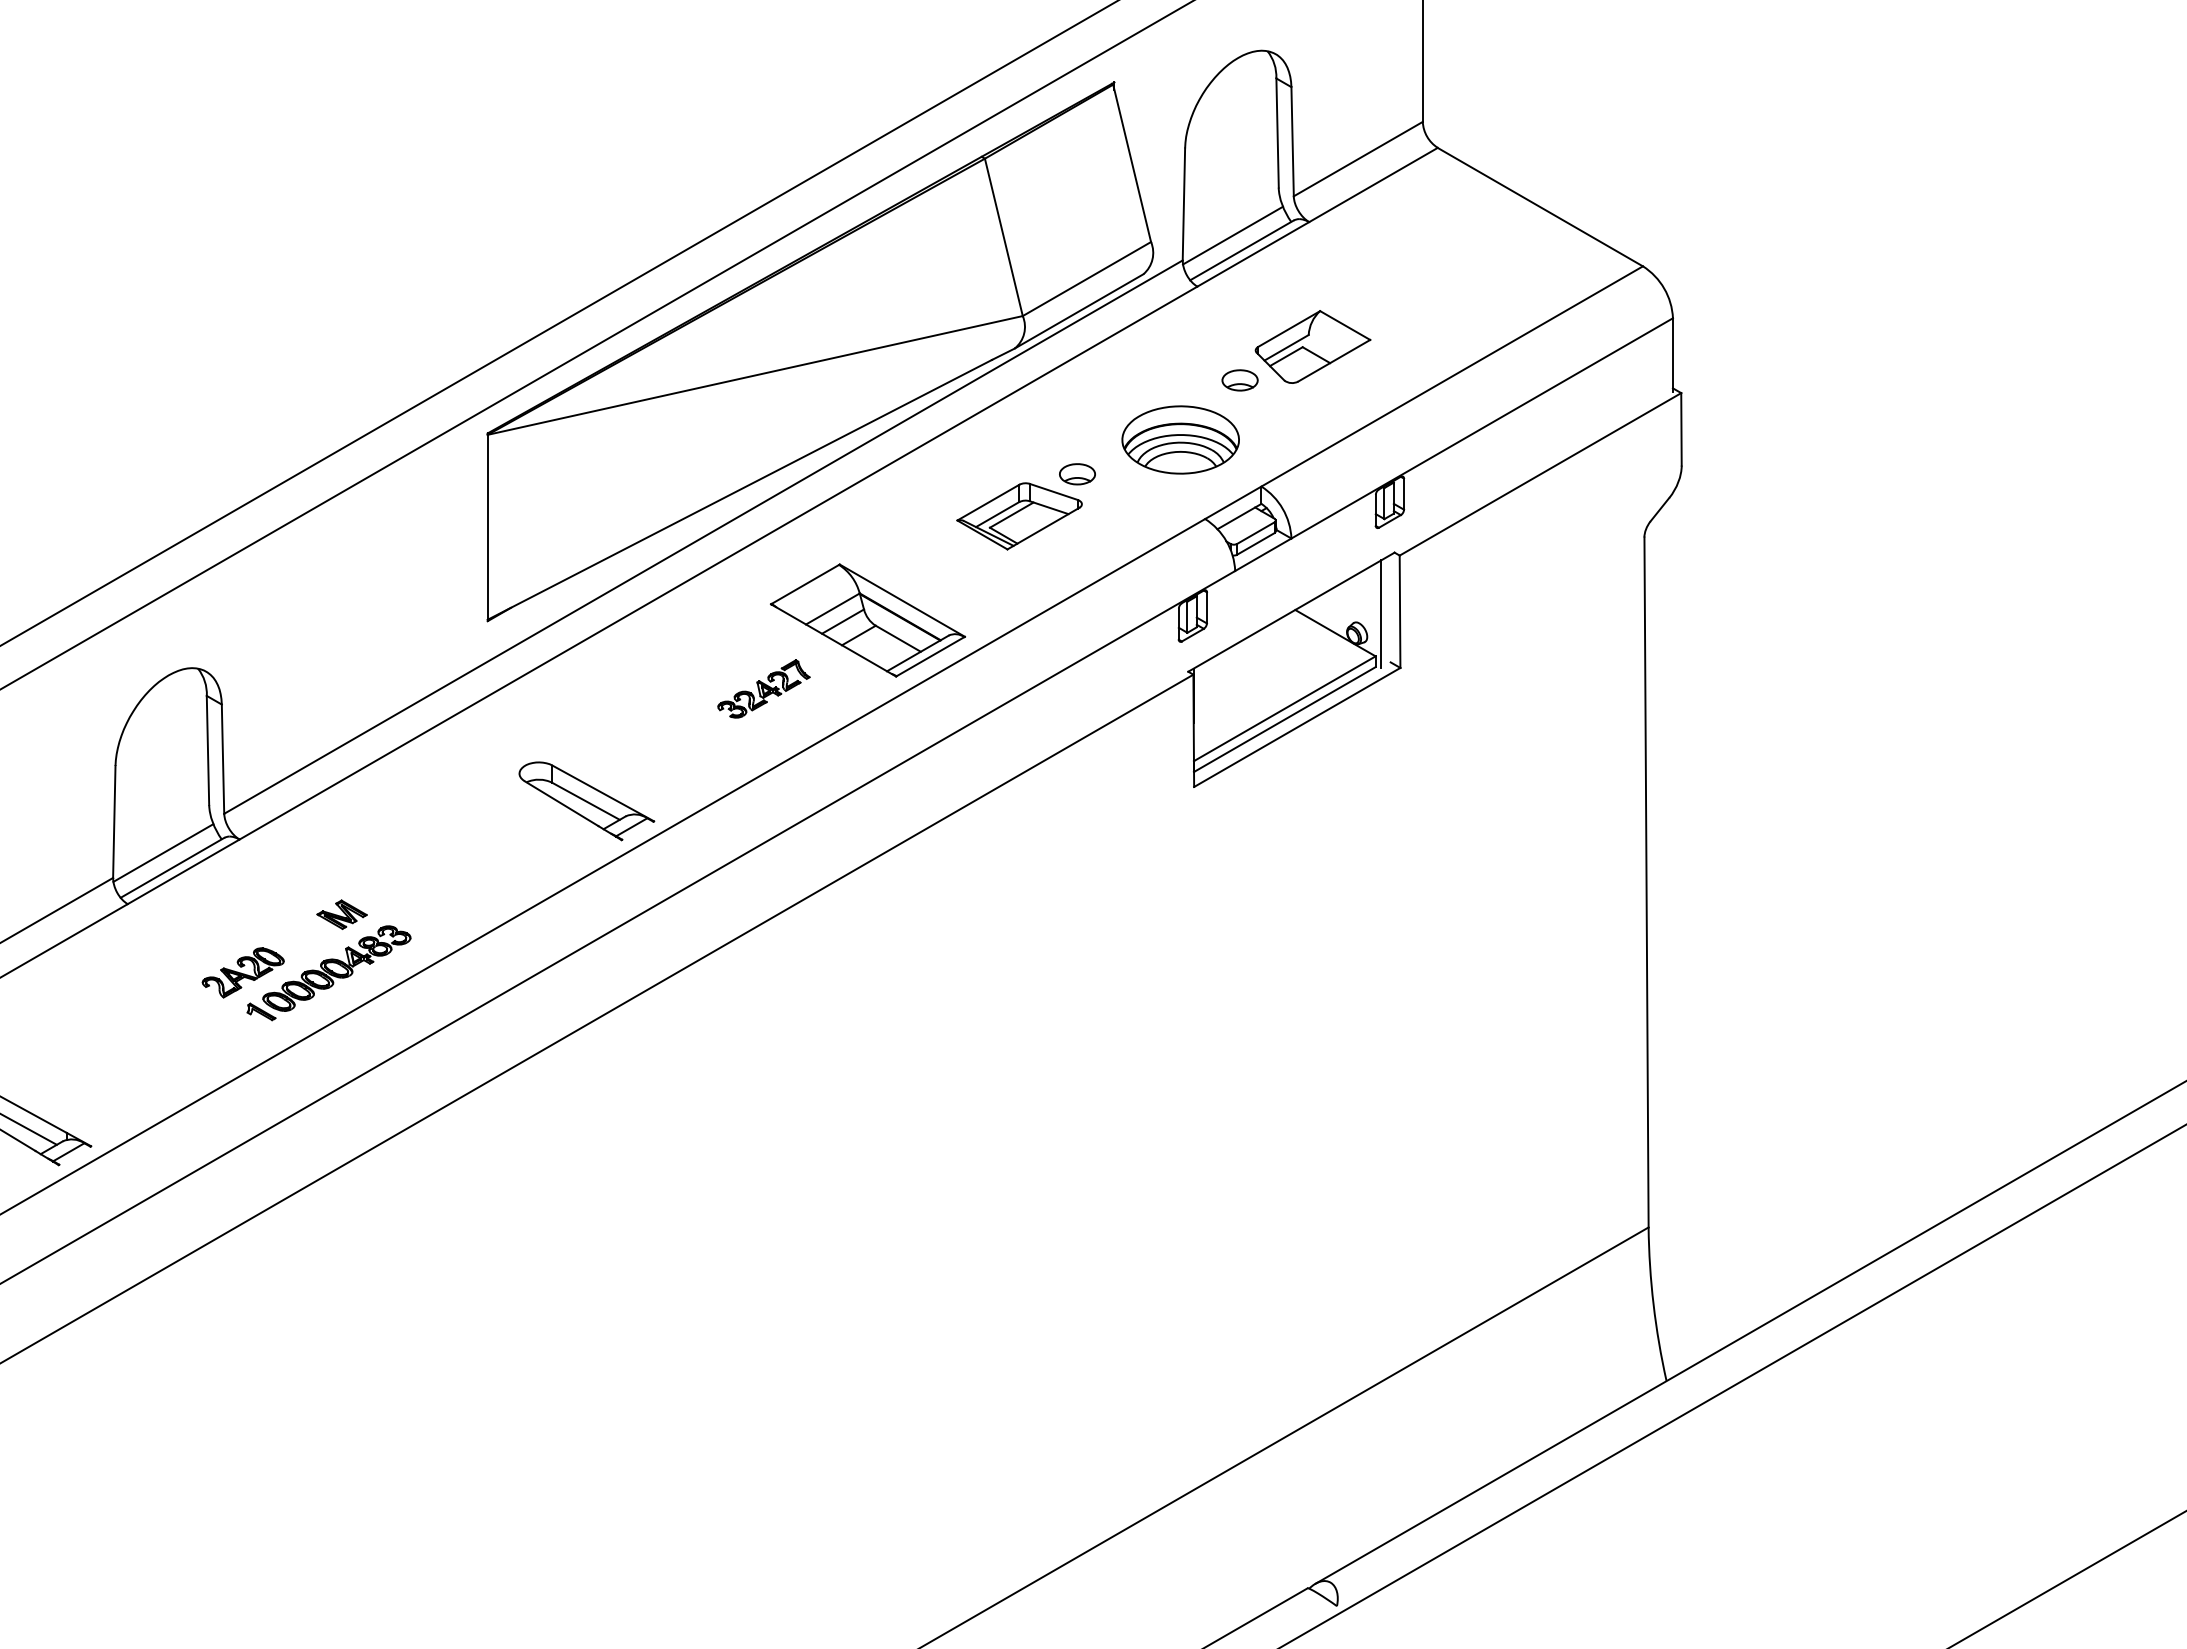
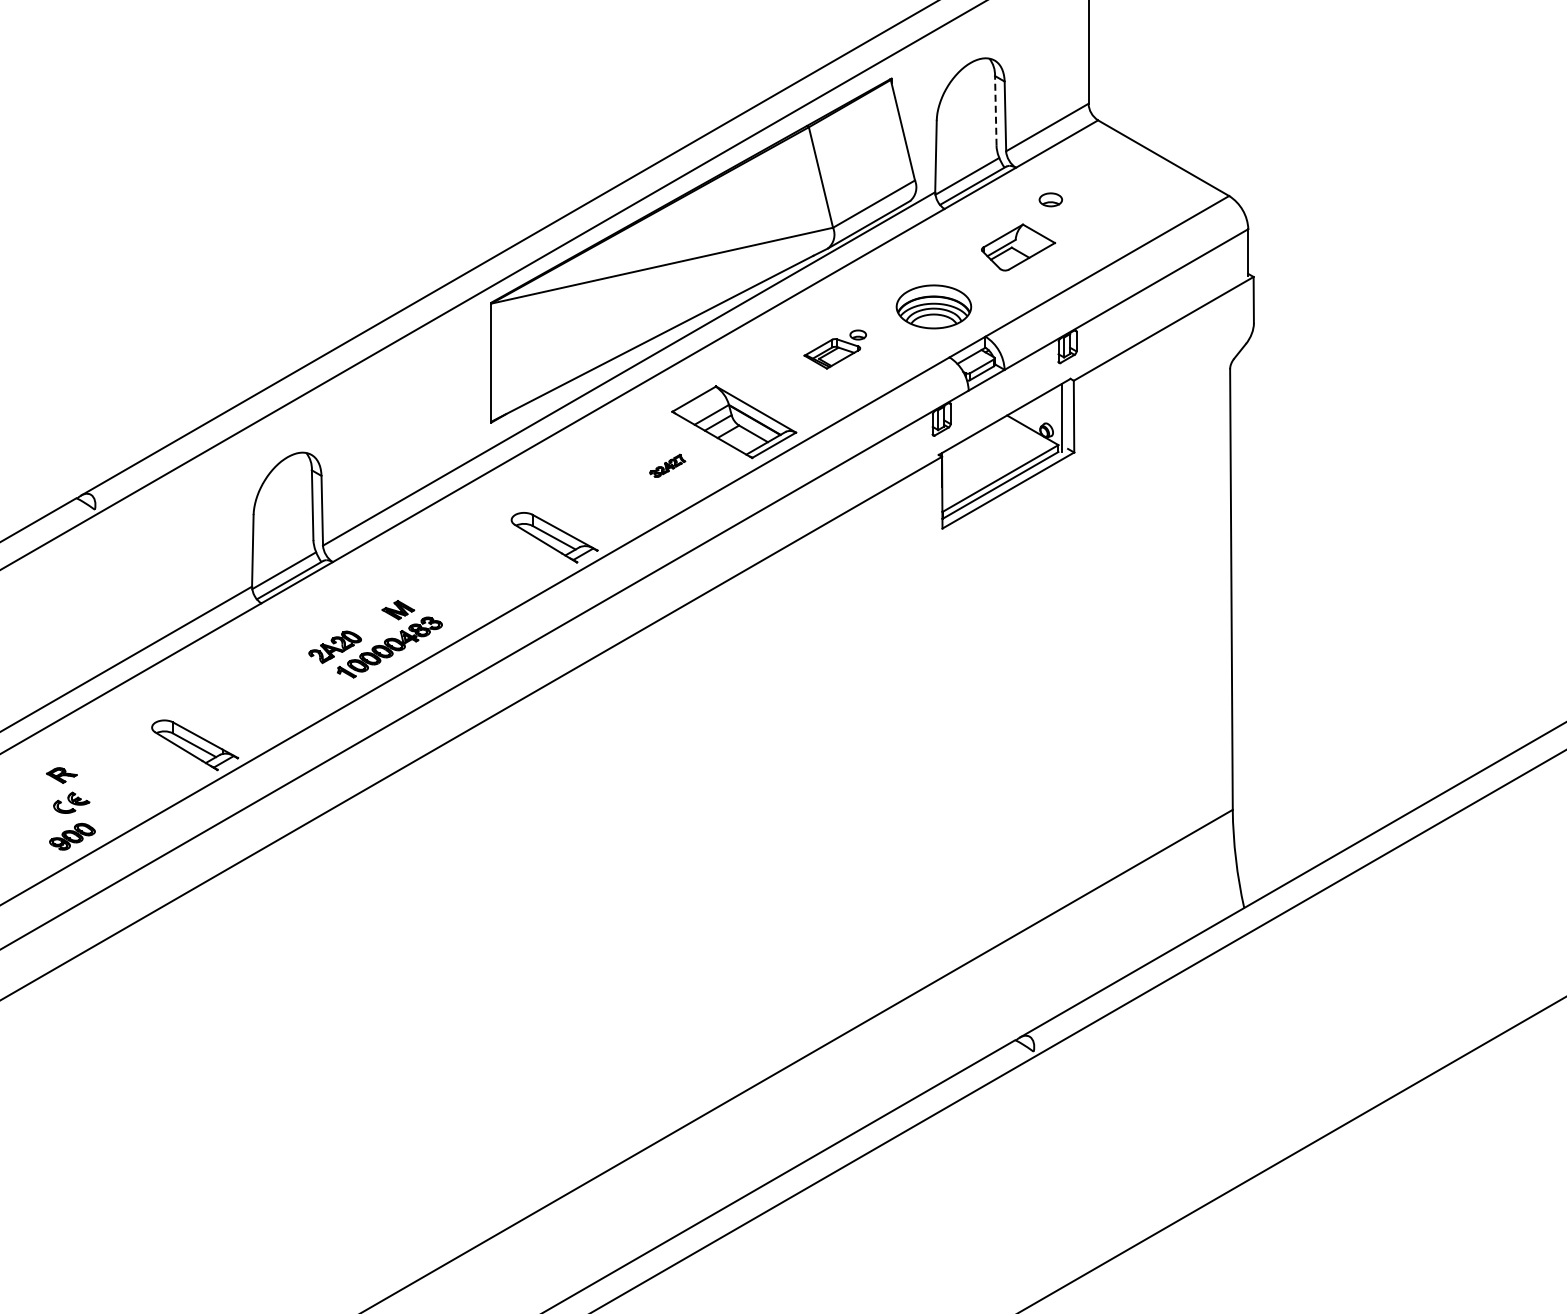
line: (1277, 132) -> (995, 110), solid -> dashed
part: (1239, 379) -> (1050, 199), moved
part: (1026, 506) -> (835, 349), size x0.7
part: (763, 688) -> (667, 465), size x0.6

